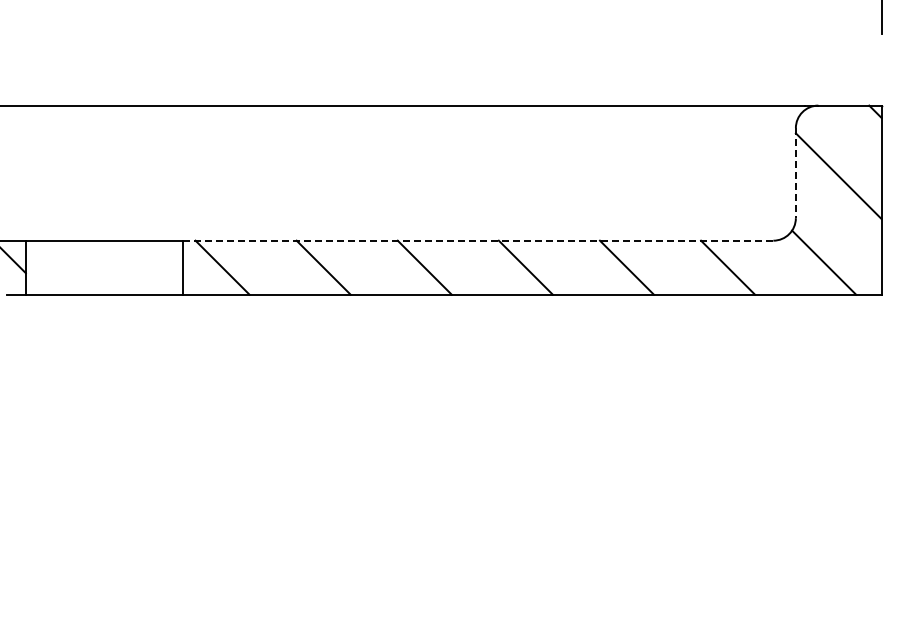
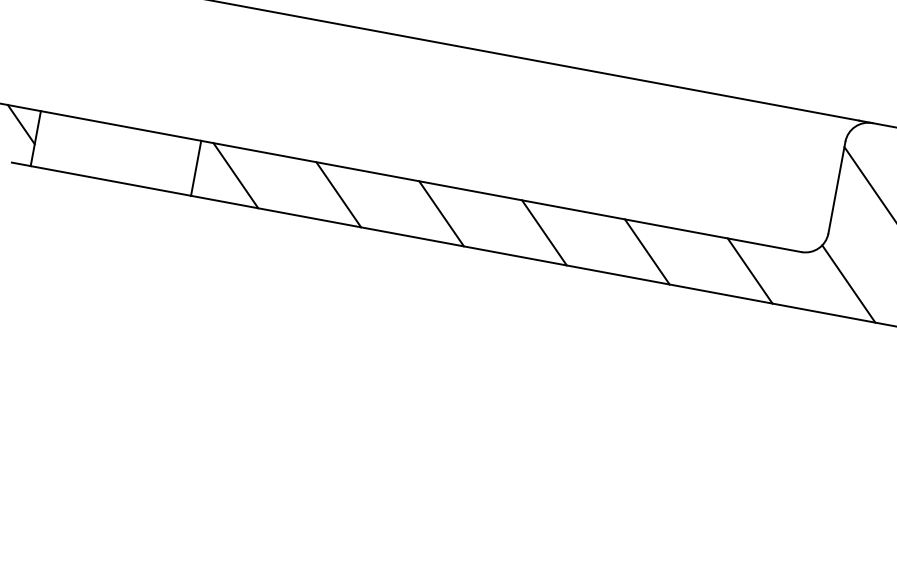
line: (795, 173) -> (836, 187), dashed -> solid
line: (478, 240) -> (501, 196), dashed -> solid

